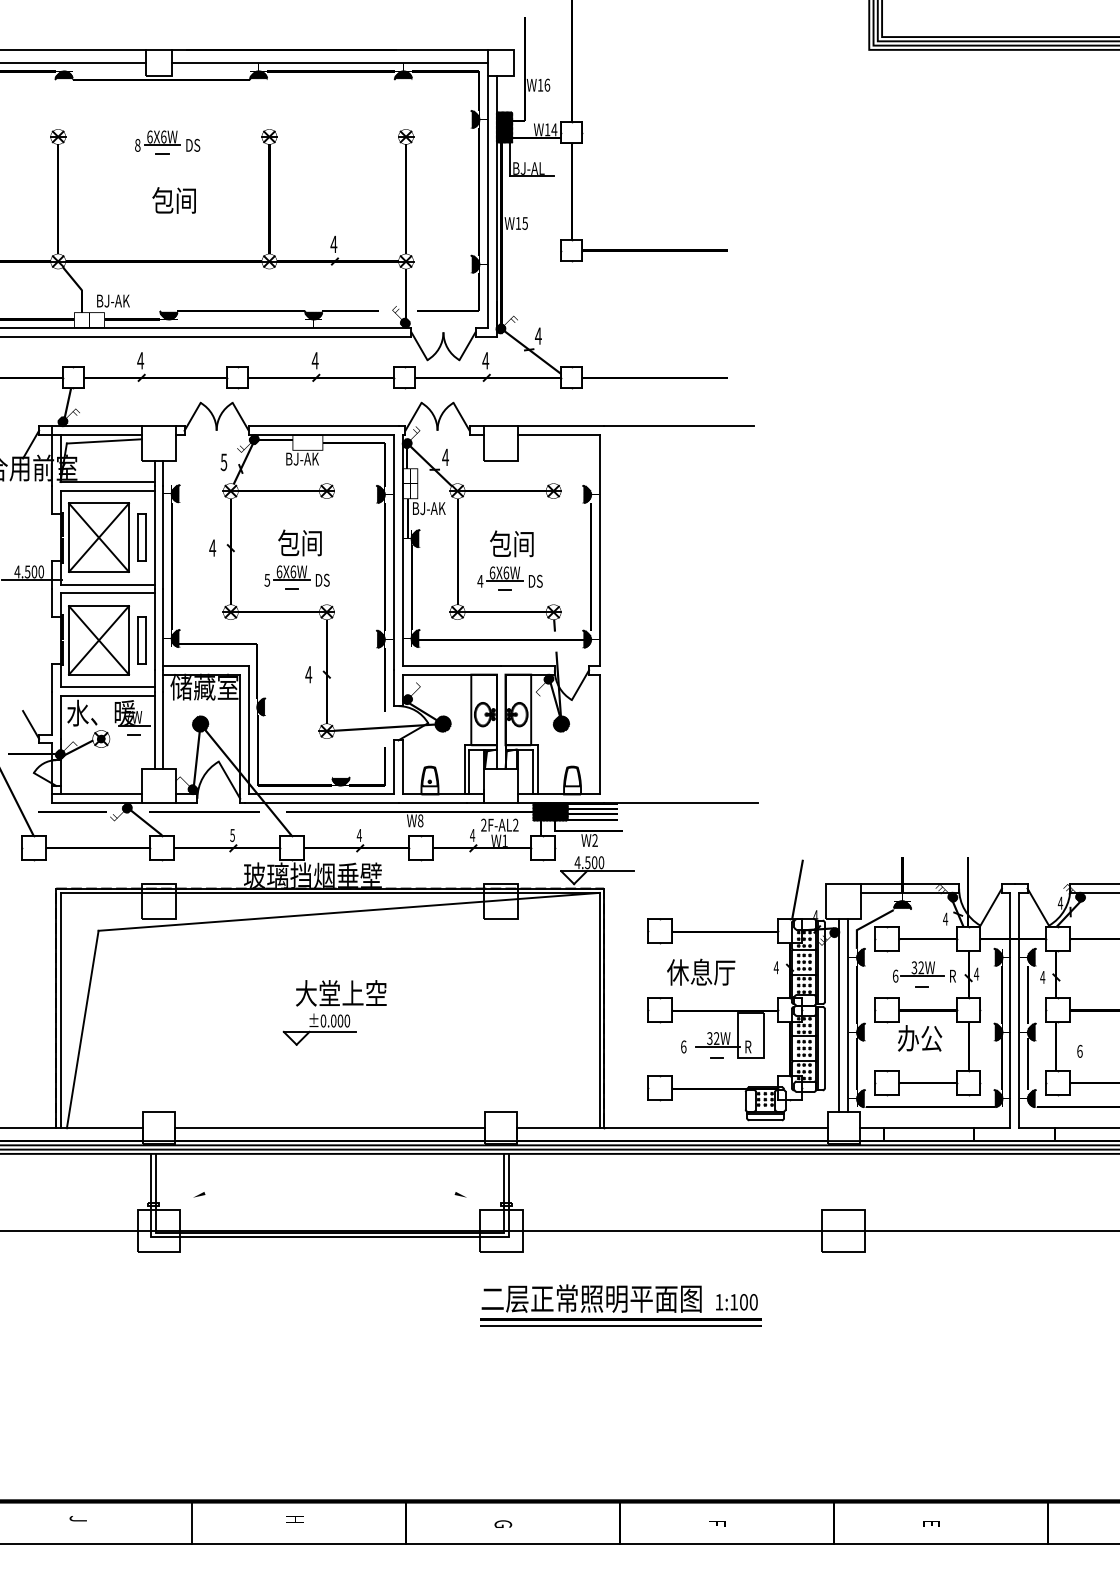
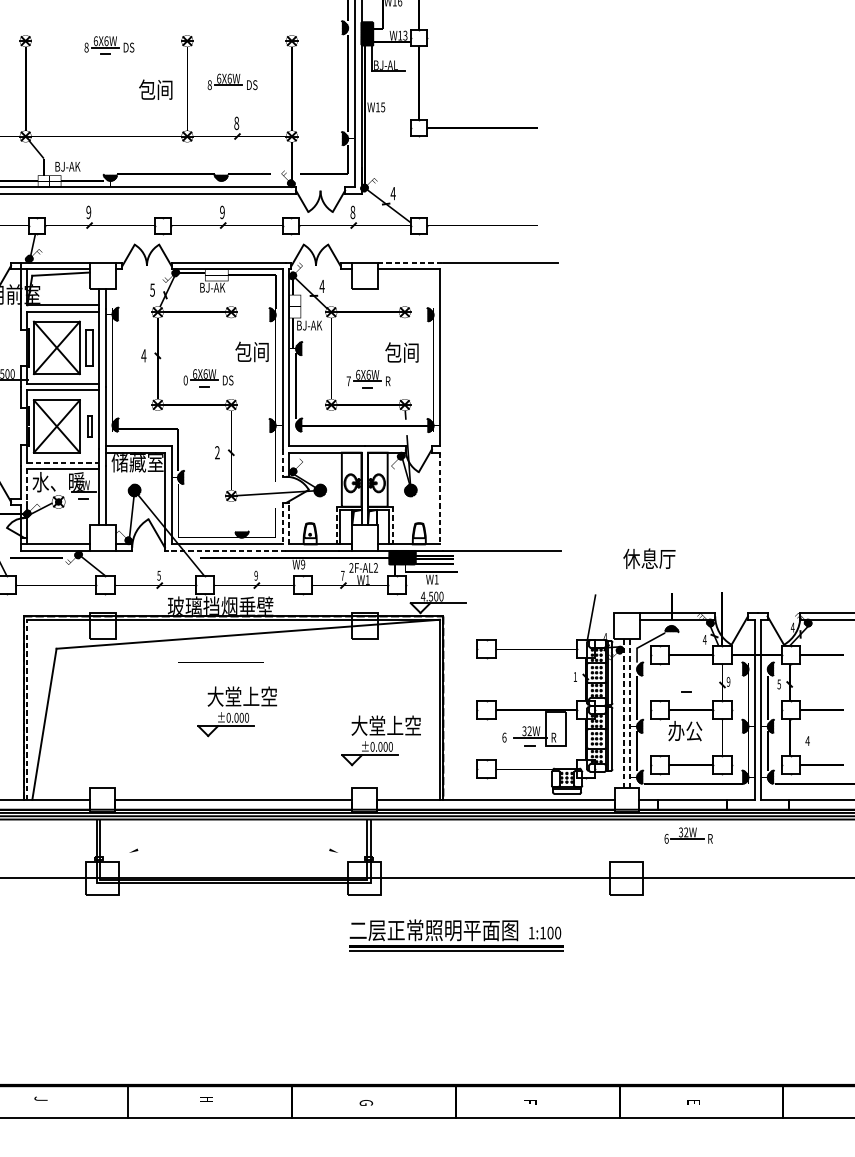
text: (554, 129) -> (405, 35), W14 -> W13
part: (328, 189) -> (232, 81), added
text: (173, 200) -> (155, 89), moved
text: (333, 244) -> (236, 123), 4 -> 8
text: (140, 360) -> (88, 212), 4 -> 9
text: (314, 360) -> (221, 212), 4 -> 9
text: (485, 360) -> (352, 212), 4 -> 8
line: (561, 426) -> (410, 262), solid -> dashed
text: (299, 542) -> (251, 351), moved
text: (511, 543) -> (401, 352), moved
text: (267, 579) -> (185, 379), 5 -> 0
text: (536, 580) -> (391, 380), DS -> R
text: (480, 581) -> (348, 381), 4 -> 7
part: (141, 640) -> (89, 426), size x0.6
text: (308, 674) -> (217, 452), 4 -> 2
line: (108, 687) -> (64, 462), solid -> dashed
line: (394, 688) -> (283, 463), solid -> dashed
line: (60, 717) -> (27, 485), solid -> dashed
line: (599, 734) -> (439, 498), solid -> dashed
line: (402, 766) -> (289, 523), solid -> dashed
line: (394, 767) -> (283, 523), solid -> dashed
line: (464, 769) -> (336, 525), solid -> dashed
line: (537, 769) -> (392, 525), solid -> dashed
line: (321, 803) -> (227, 551), solid -> dashed
line: (204, 811) -> (221, 662), moved
text: (420, 820) -> (302, 564), W8 -> W9
text: (358, 834) -> (255, 575), 4 -> 9
text: (472, 835) -> (342, 575), 4 -> 7
text: (594, 840) -> (436, 579), W2 -> W1
text: (775, 967) -> (574, 676), 4 -> 1
text: (701, 971) -> (649, 558), moved
part: (924, 971) -> (688, 835), moved
text: (976, 973) -> (728, 681), 4 -> 9
text: (1042, 977) -> (779, 684), 4 -> 5
line: (60, 1010) -> (27, 709), solid -> dashed
line: (839, 1015) -> (623, 713), solid -> dashed
line: (847, 1015) -> (629, 713), solid -> dashed
part: (522, 1050) -> (381, 740), added
text: (1079, 1050) -> (807, 740), 6 -> 4

